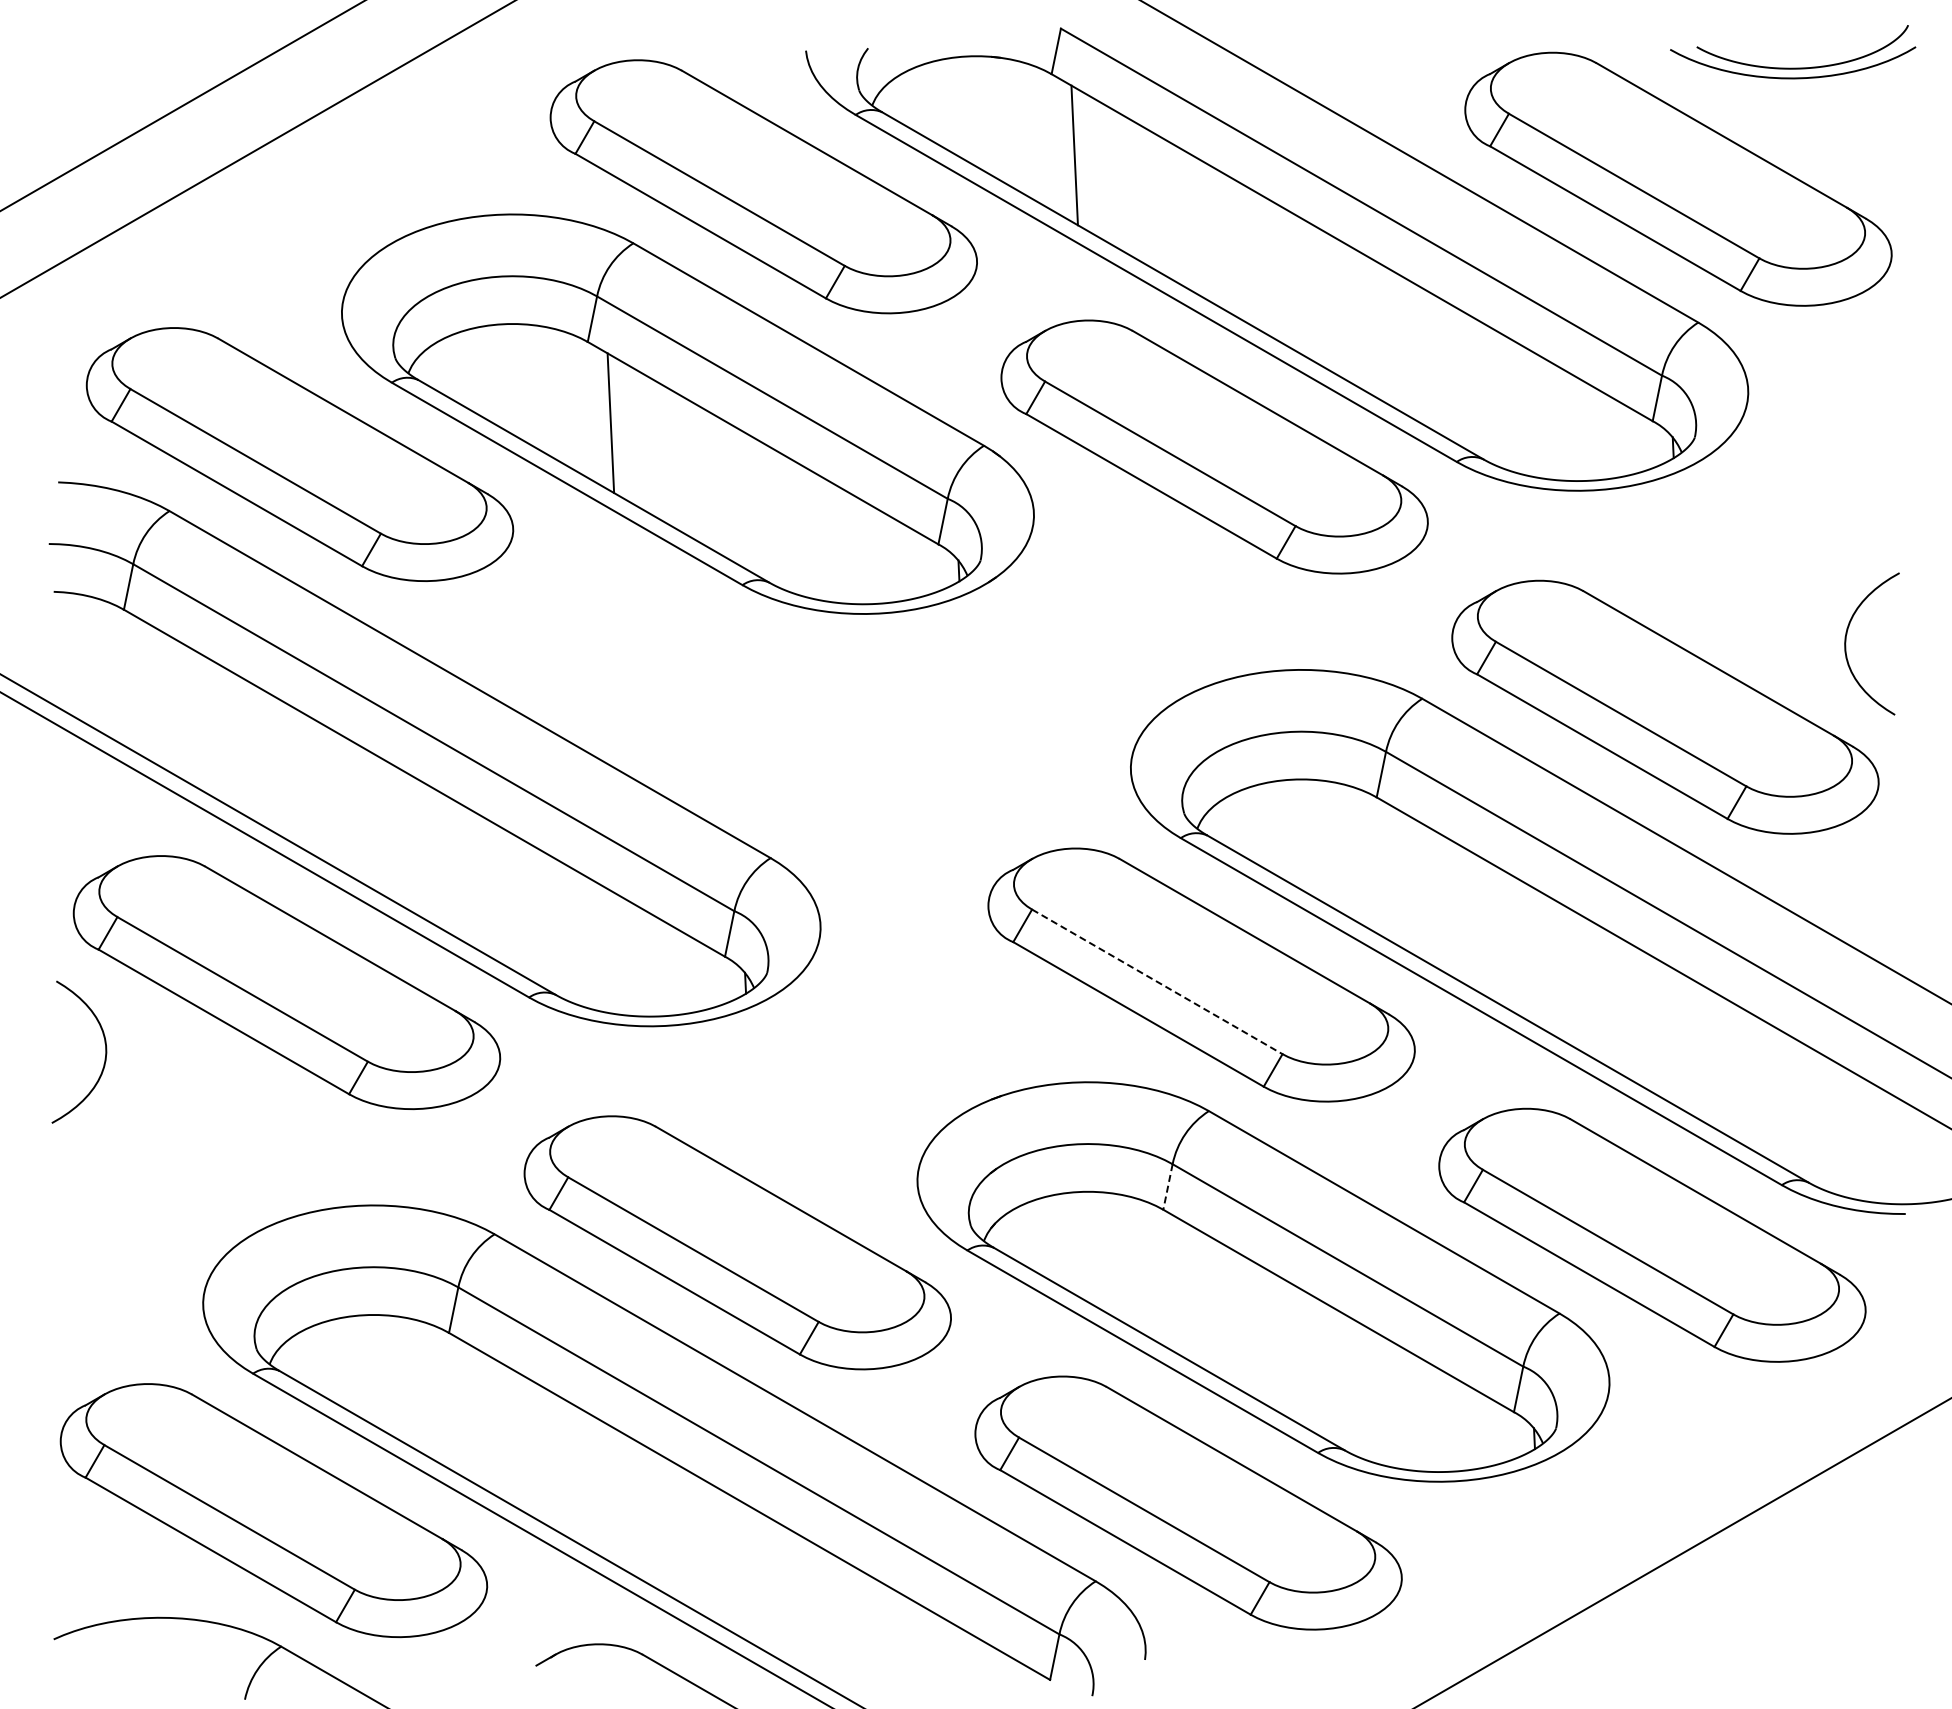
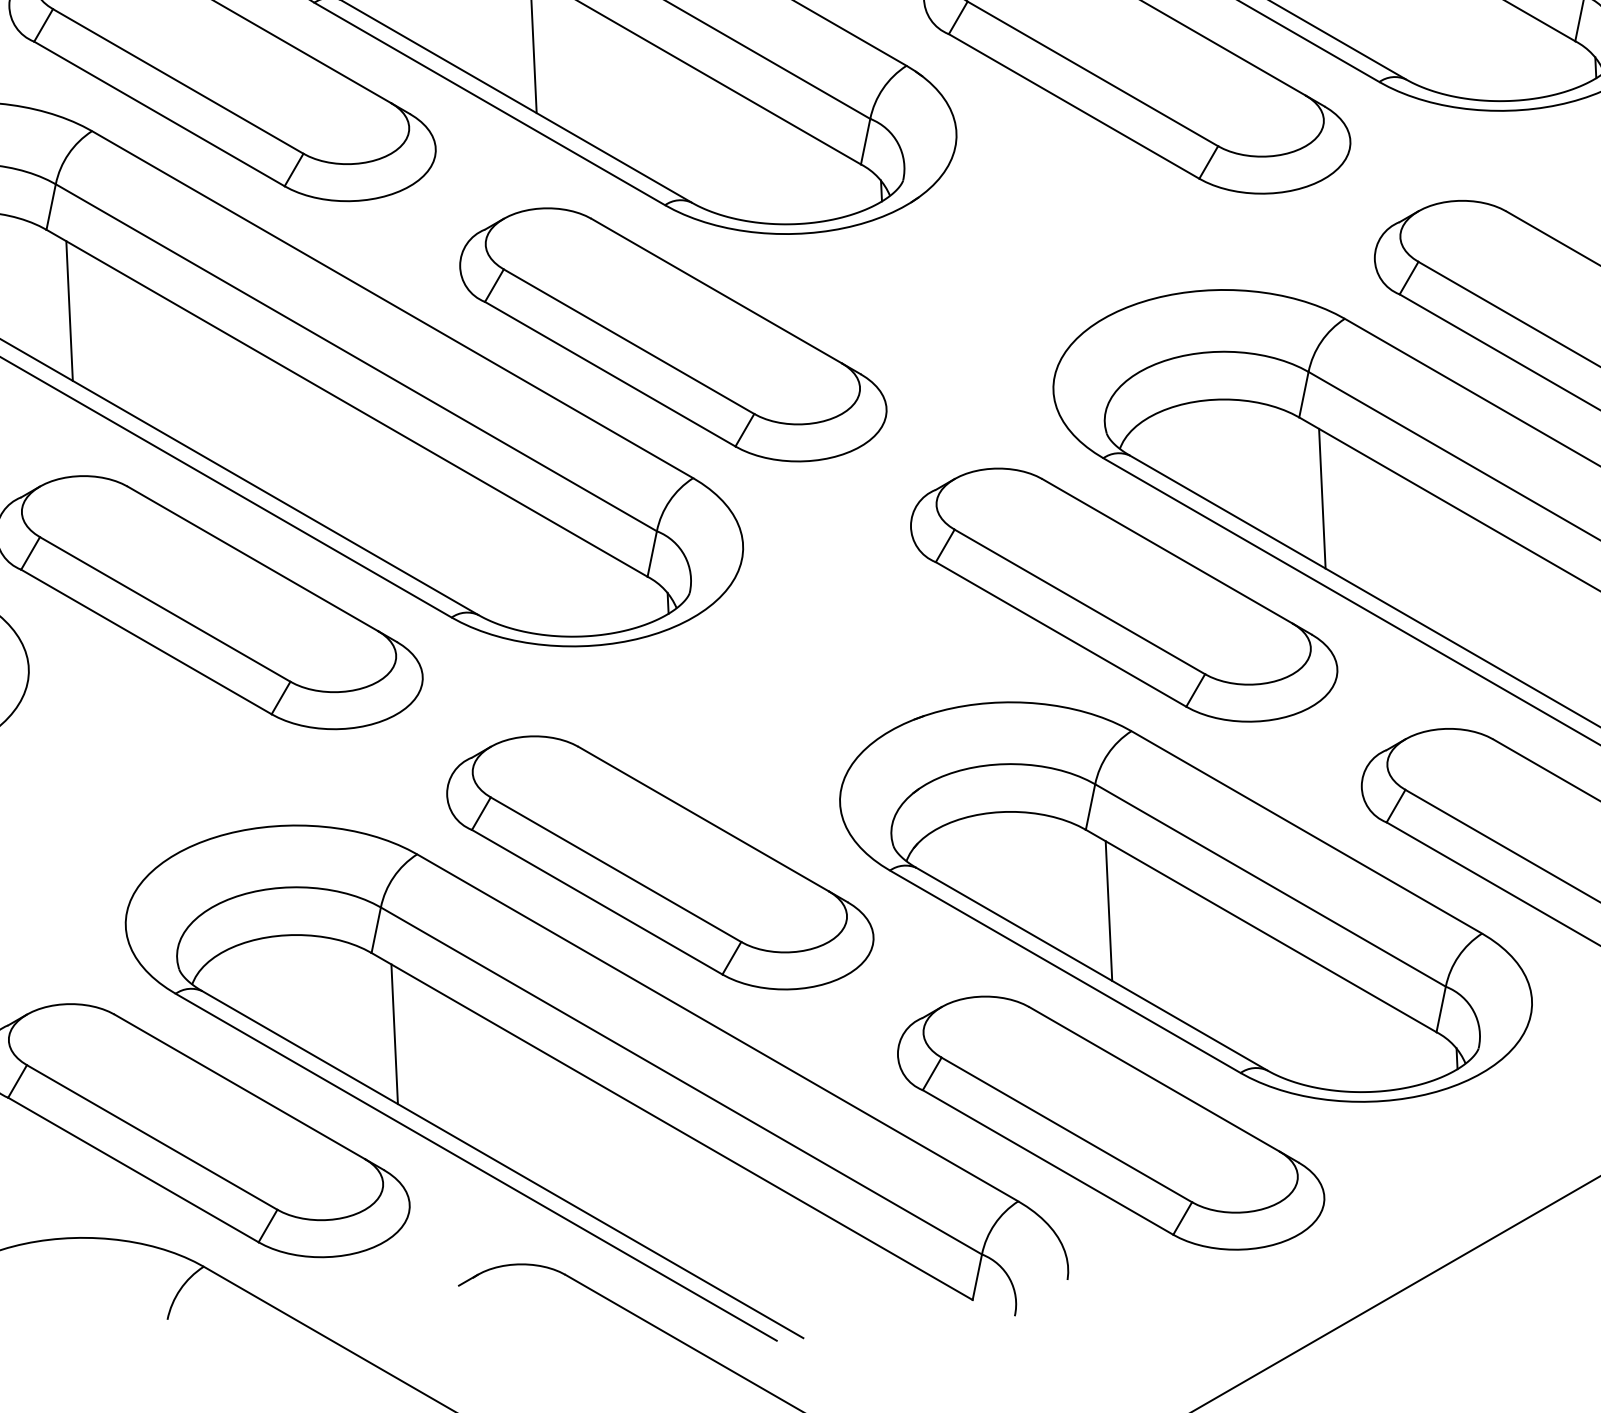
line: (146, 690) -> (69, 310), added
part: (750, 714) -> (673, 334), added
line: (1399, 878) -> (1322, 498), added
line: (1157, 981) -> (1080, 601), dashed -> solid
line: (1167, 1187) -> (1090, 807), dashed -> solid
line: (1186, 1290) -> (1109, 910), added
line: (471, 1414) -> (394, 1034), added

